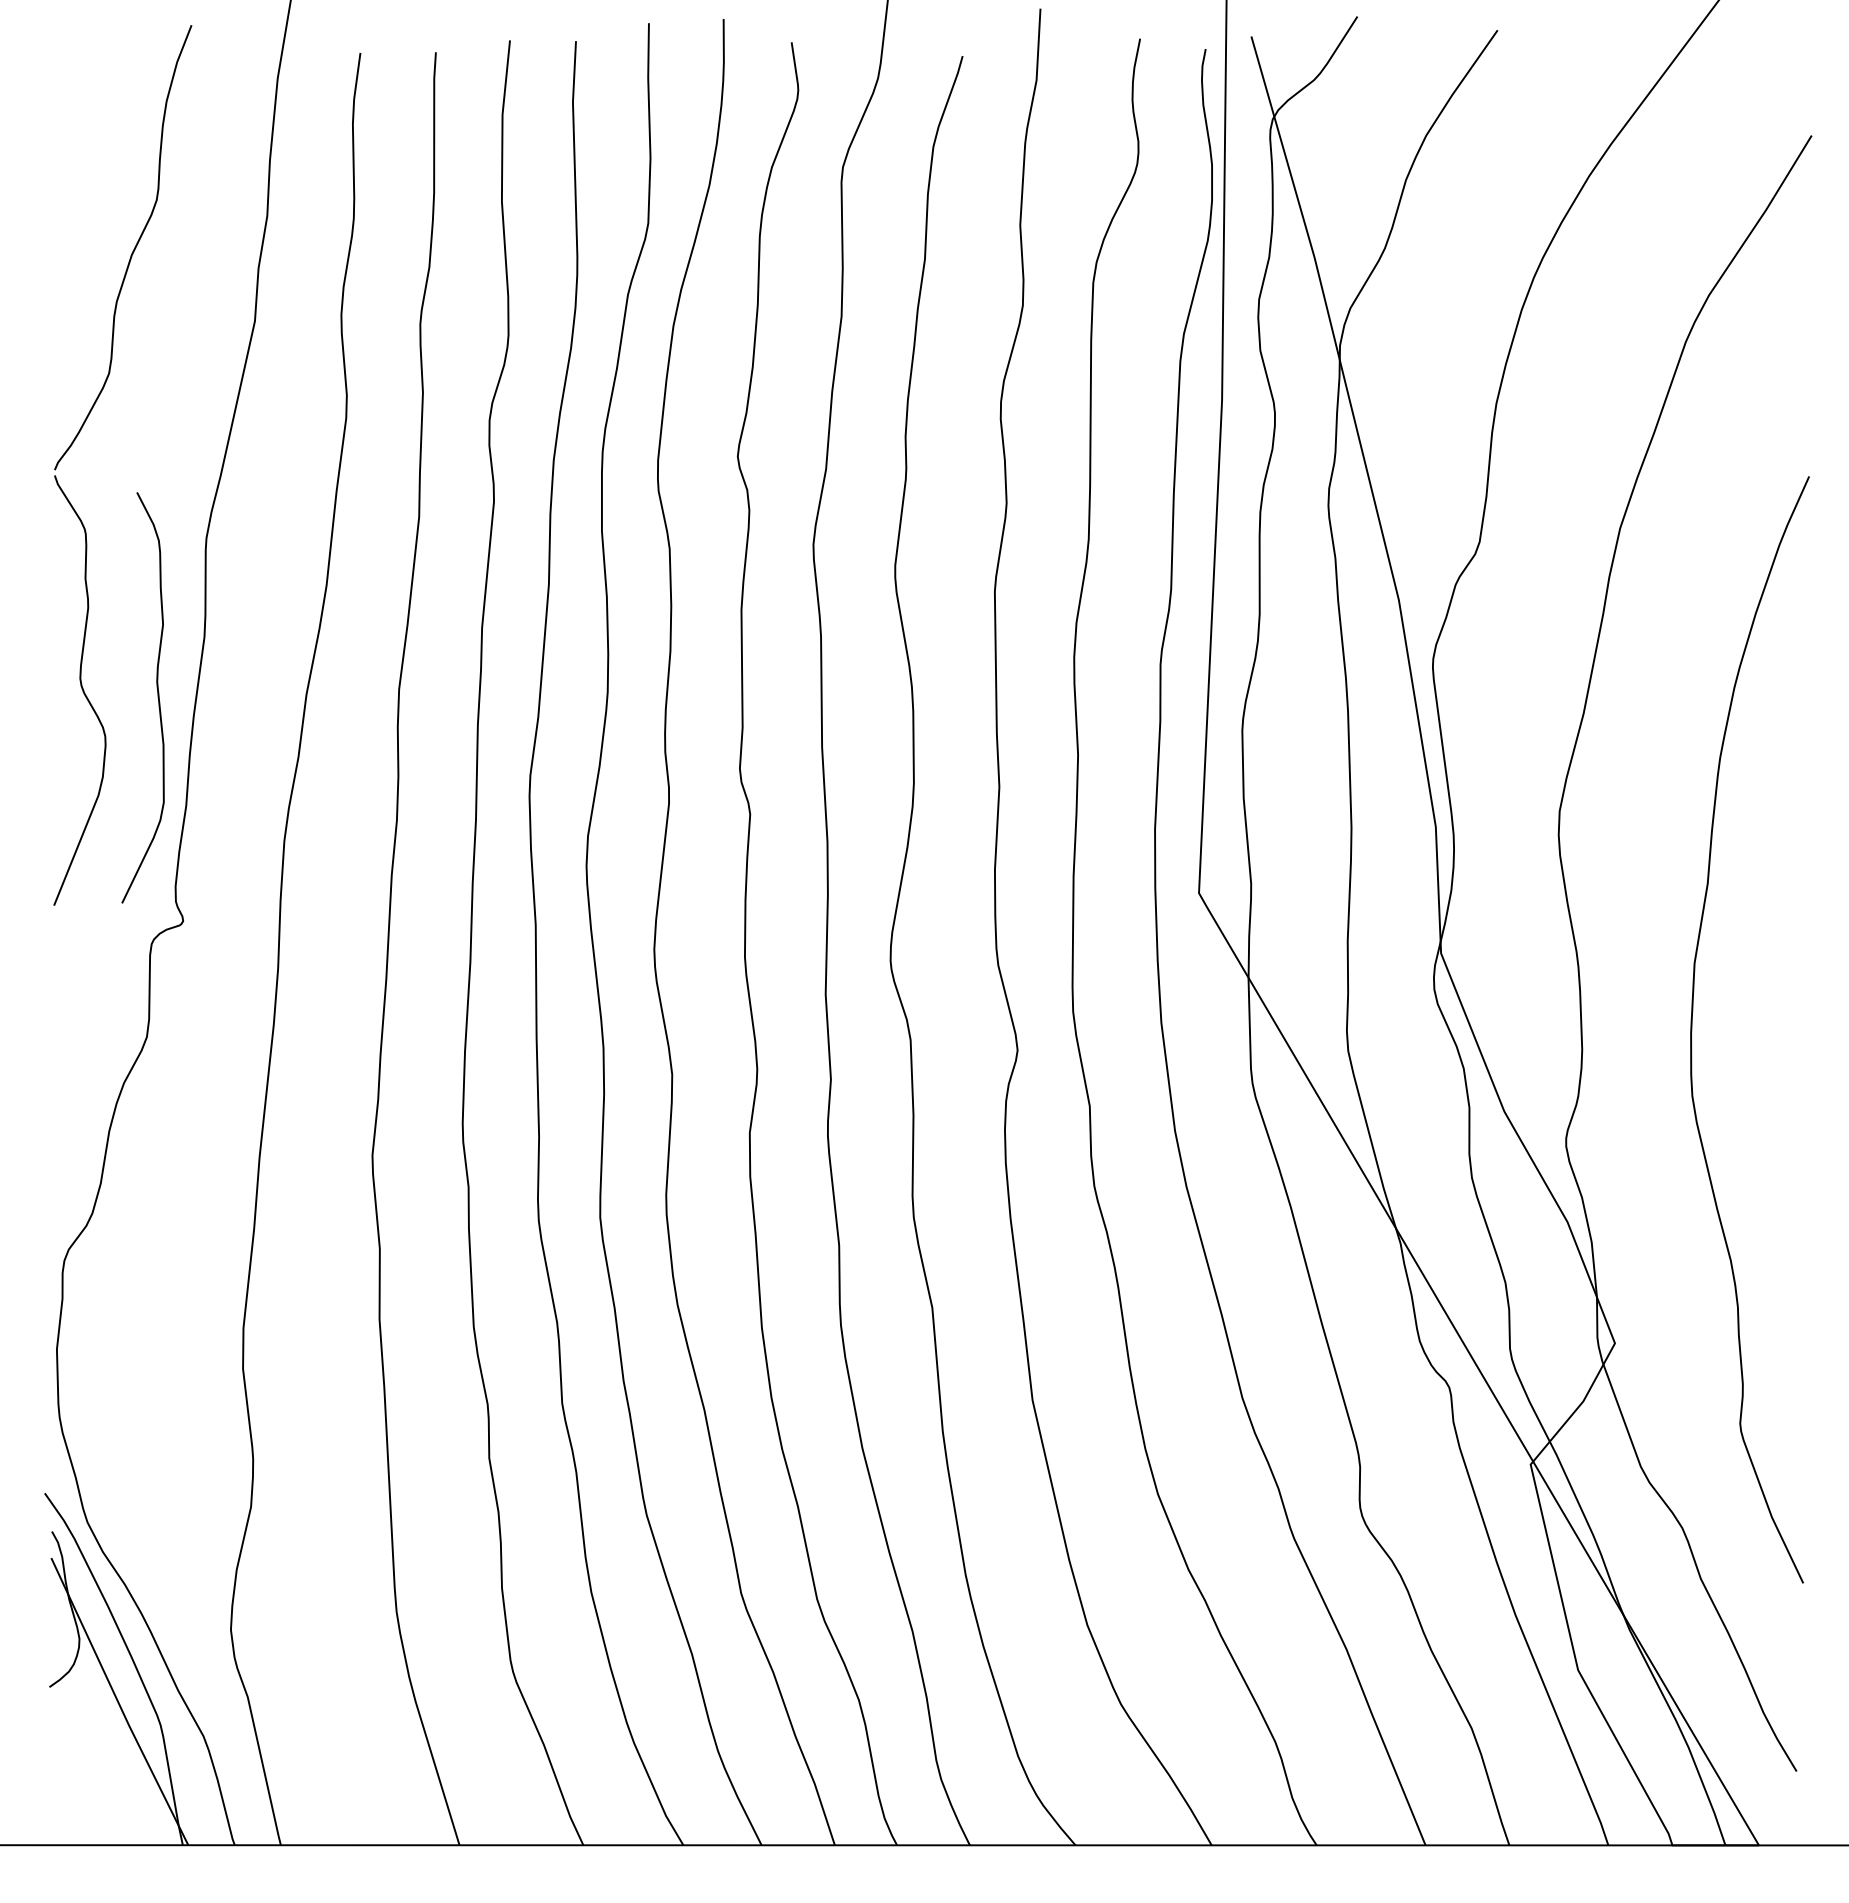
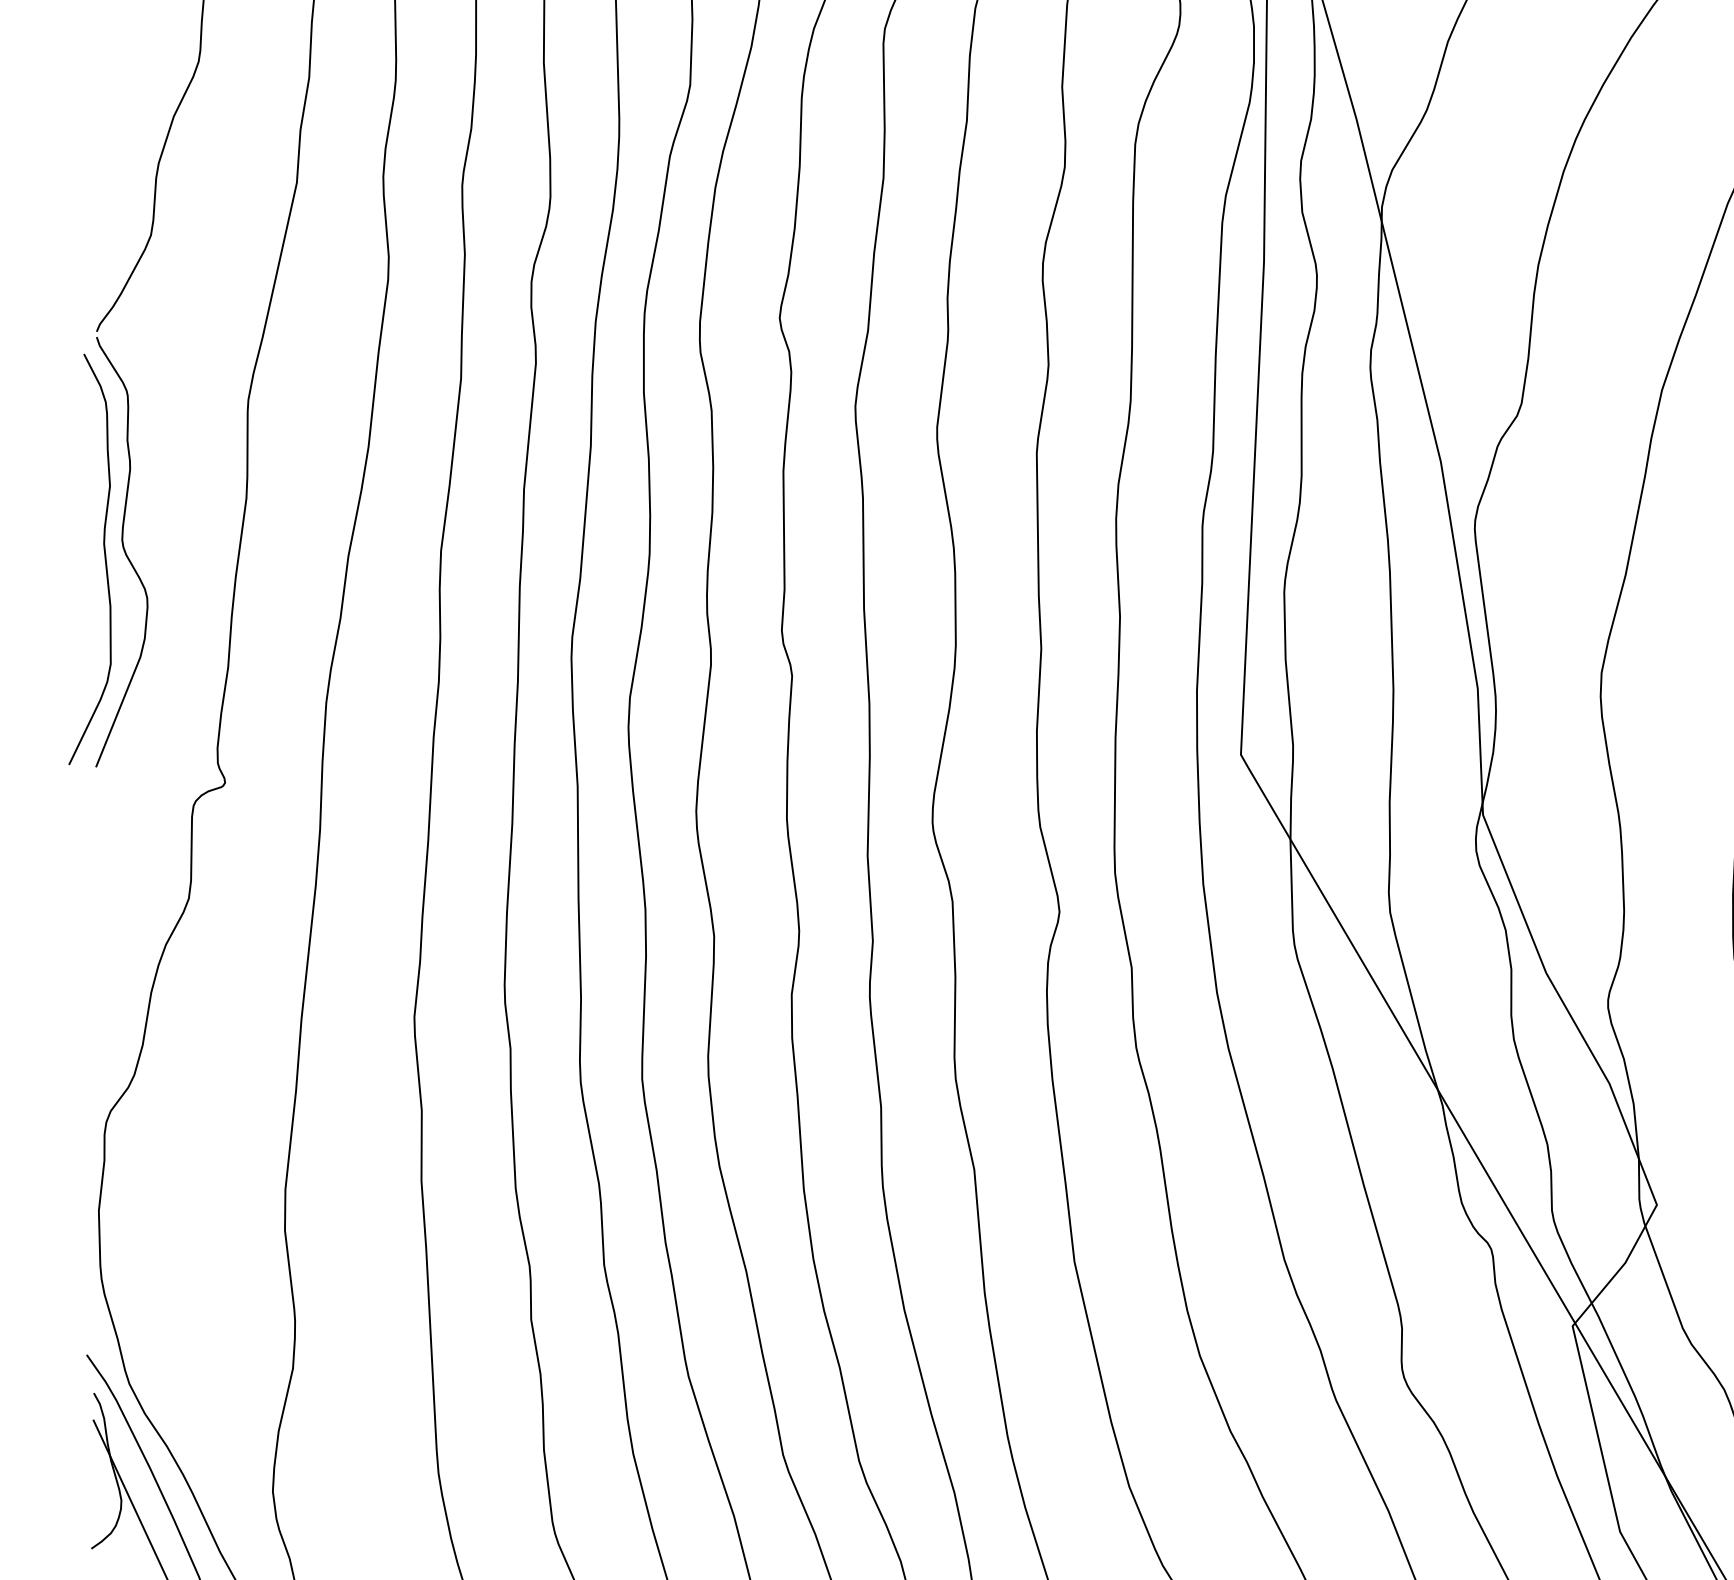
curve: (157, 697) -> (104, 559), moved

